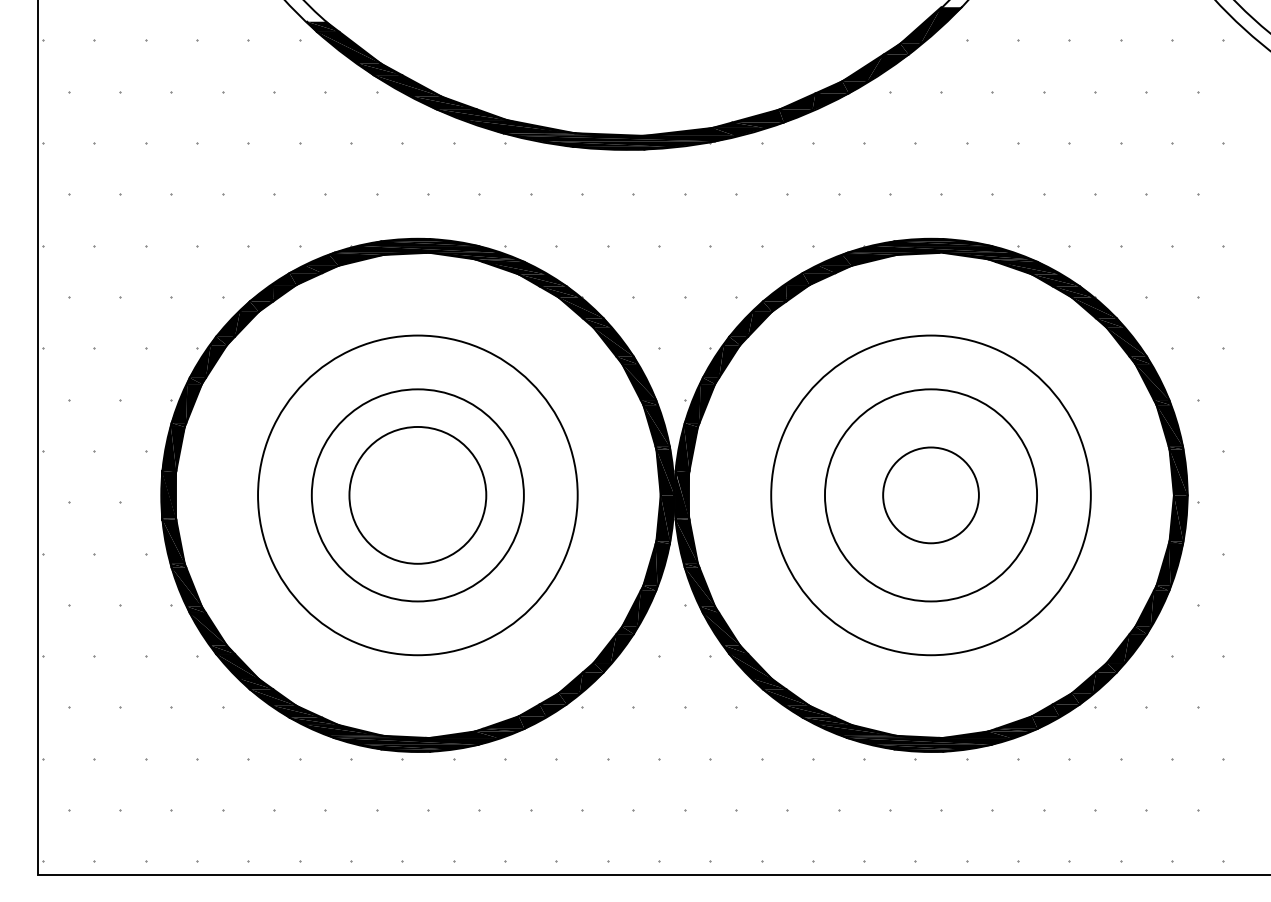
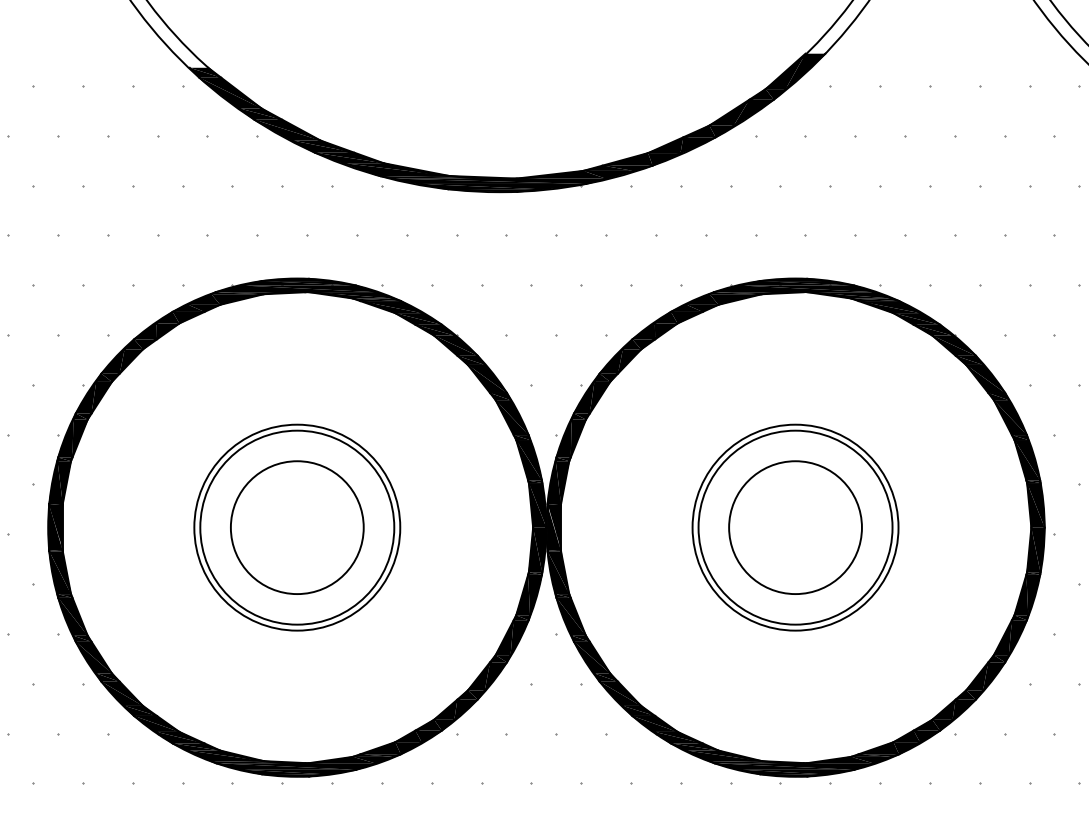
circle: (930, 494) -> (795, 526), size x1.43
circle: (417, 495) -> (296, 527), size x0.62
circle: (930, 495) -> (795, 527), size x0.62

